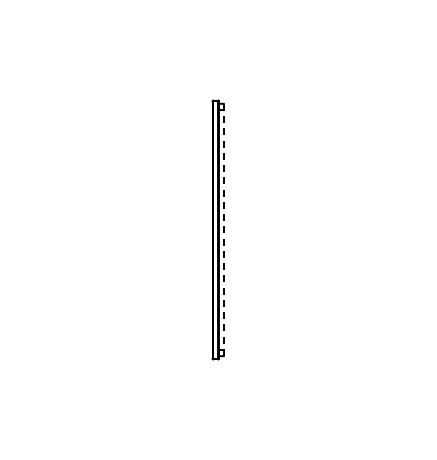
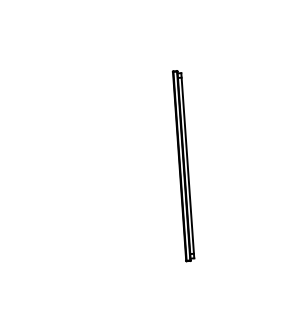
line: (223, 230) -> (187, 166), dashed -> solid

